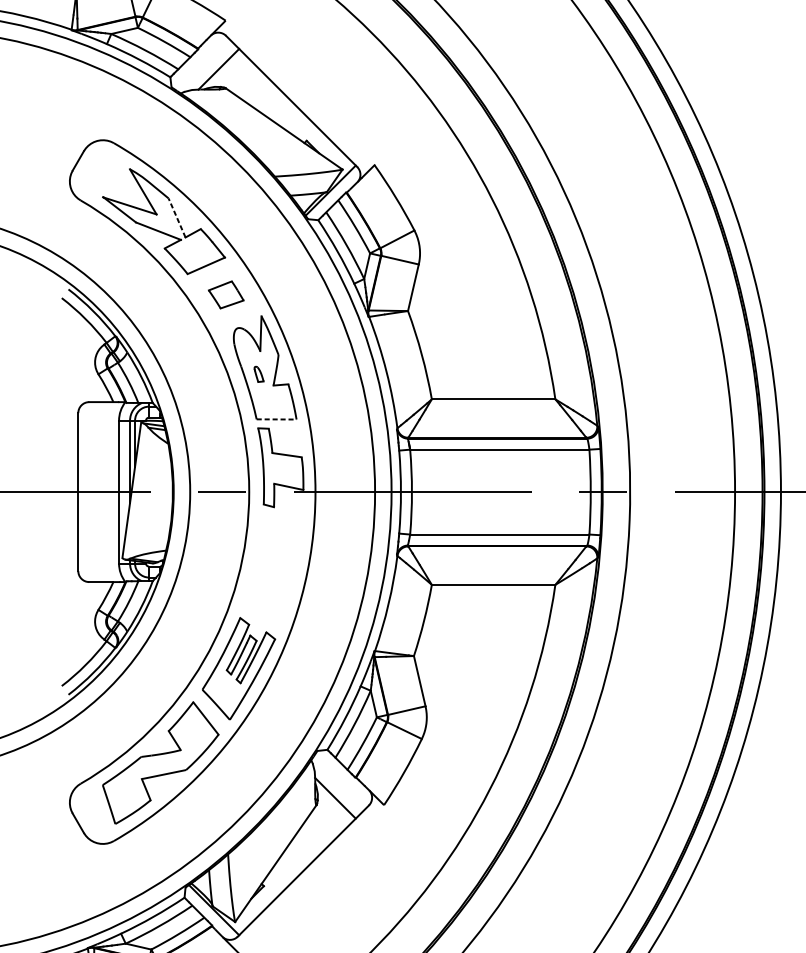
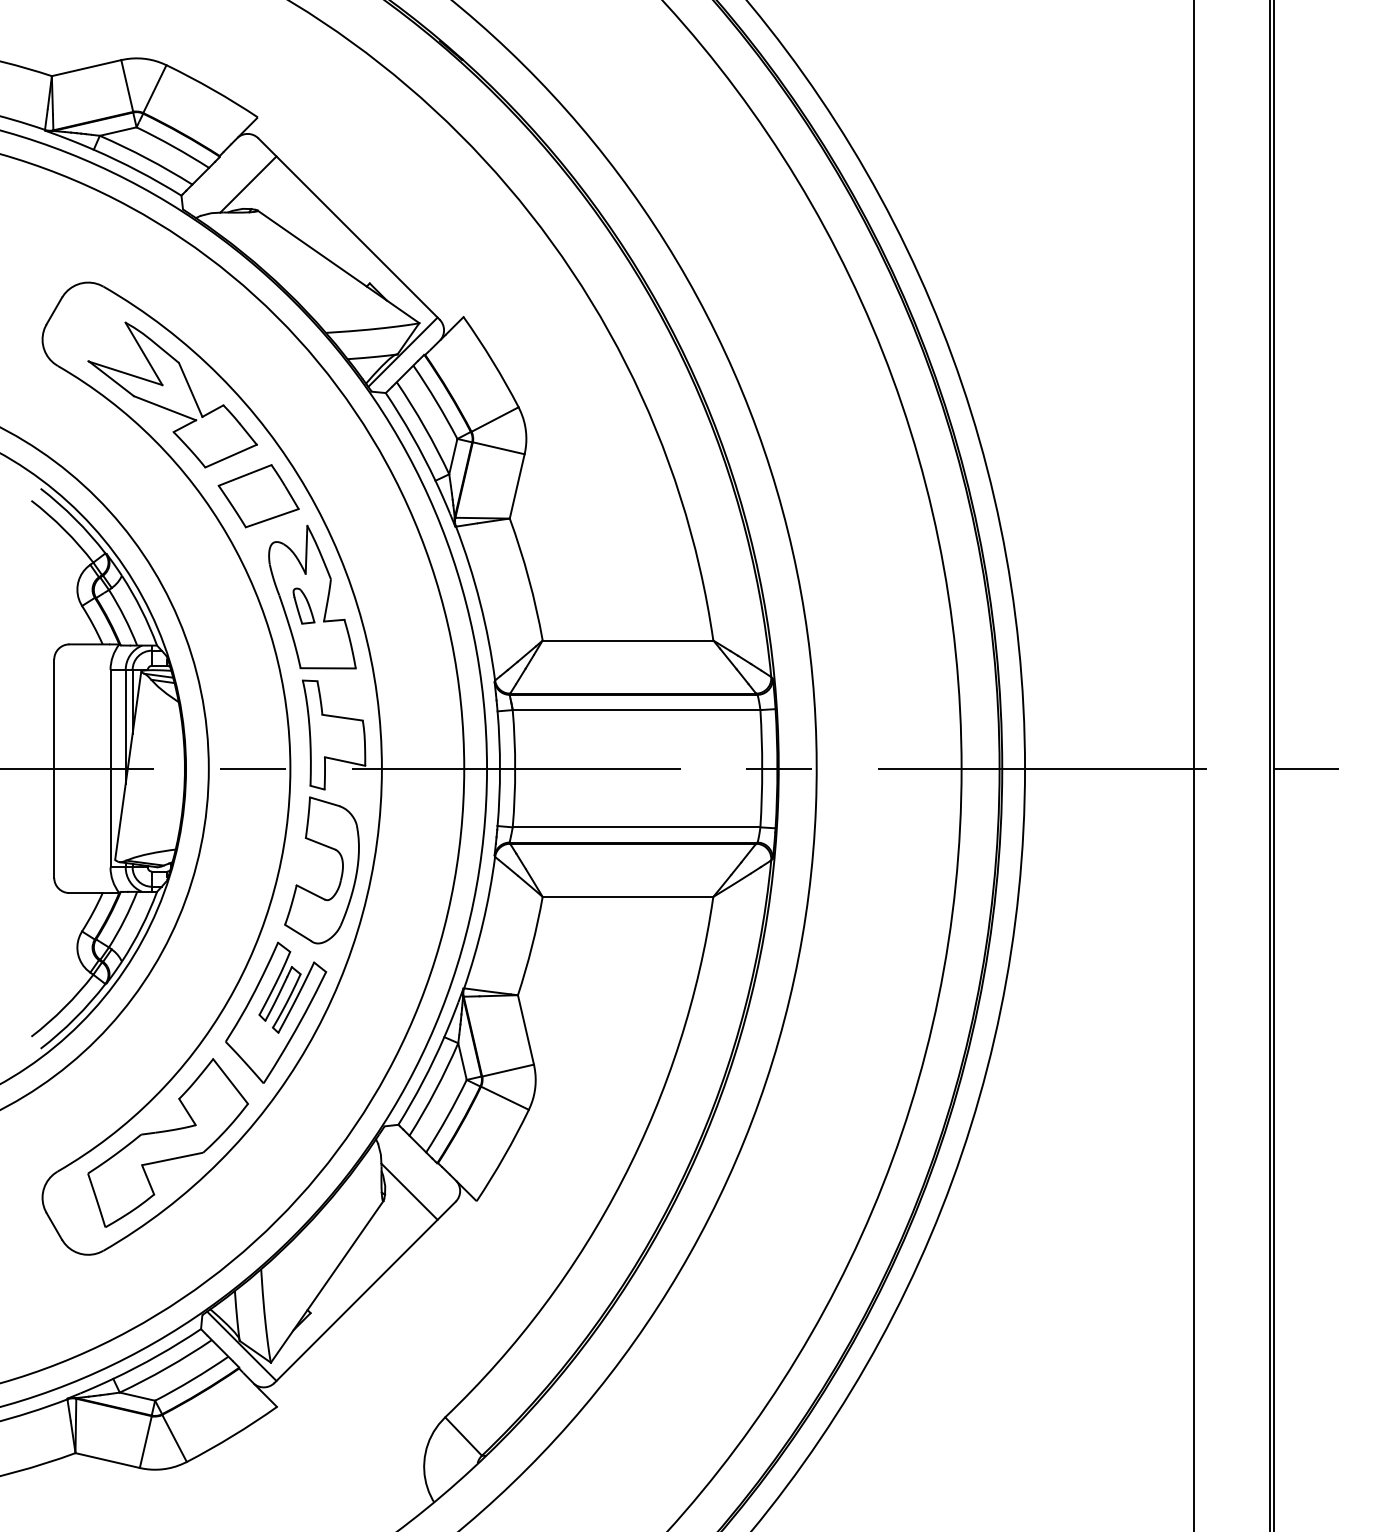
line: (176, 217) -> (190, 389), dashed -> solid
part: (226, 295) -> (258, 496), size x1.67
part: (258, 373) -> (303, 605), size x1.67
line: (276, 419) -> (328, 668), dashed -> solid
part: (285, 570) -> (340, 876), added

